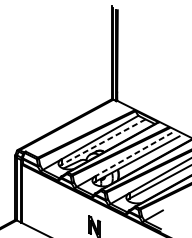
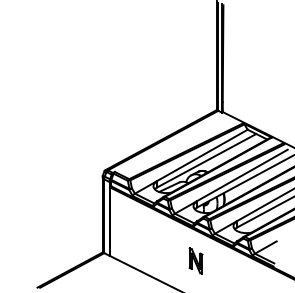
line: (103, 141) -> (206, 160), dashed -> solid
line: (133, 154) -> (242, 175), dashed -> solid

